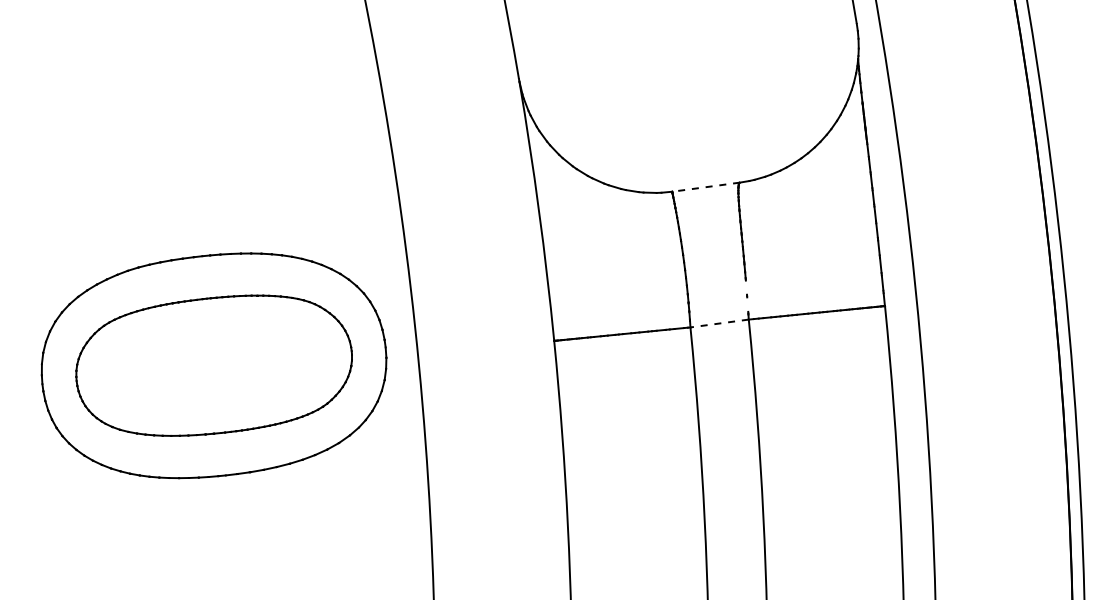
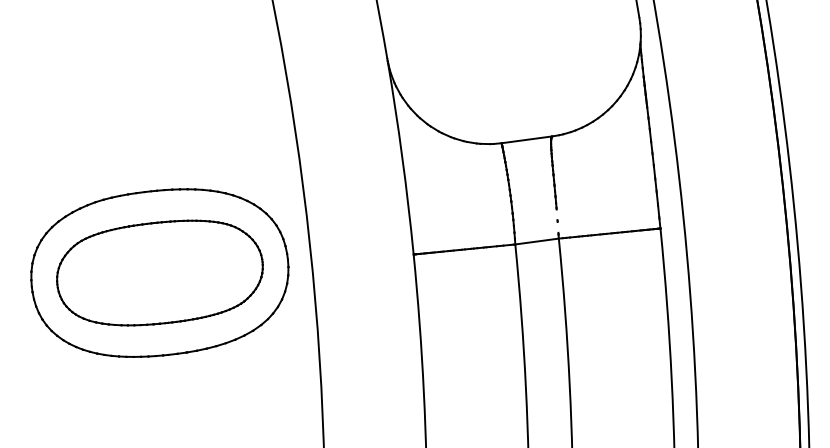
line: (705, 187) -> (526, 140), dashed -> solid
line: (719, 323) -> (536, 241), dashed -> solid

